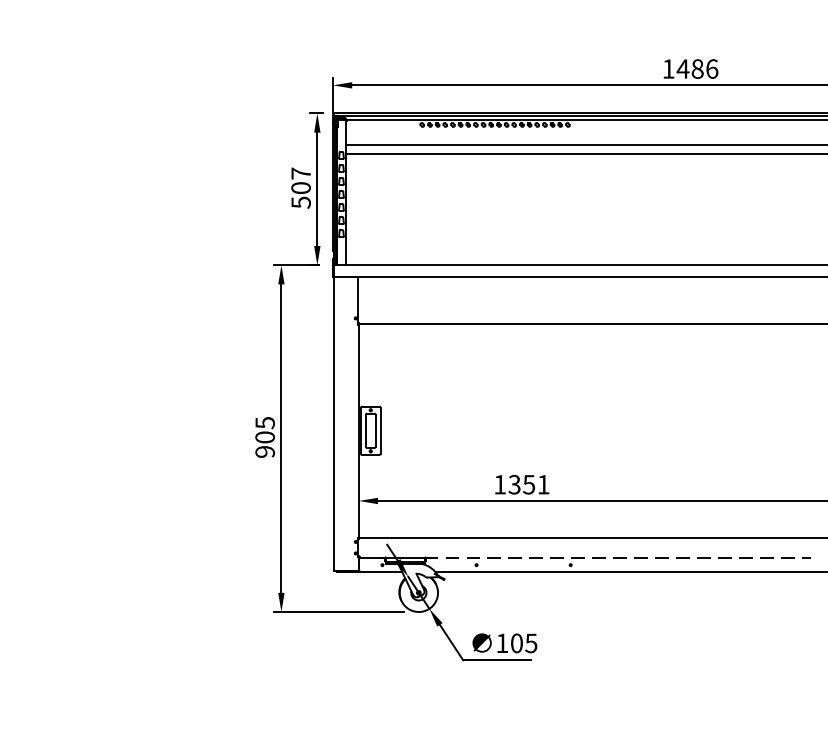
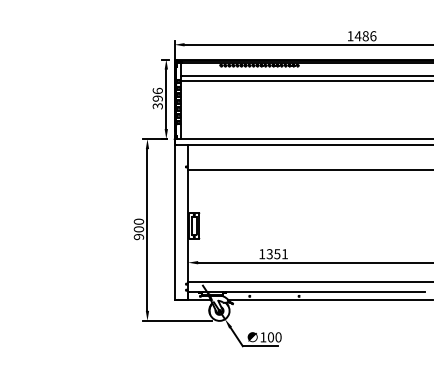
text: (300, 185) -> (157, 97), 507 -> 396
text: (264, 422) -> (138, 221), 905 -> 900
line: (619, 557) -> (324, 292), dashed -> solid
text: (531, 643) -> (278, 337), 105 -> 100

